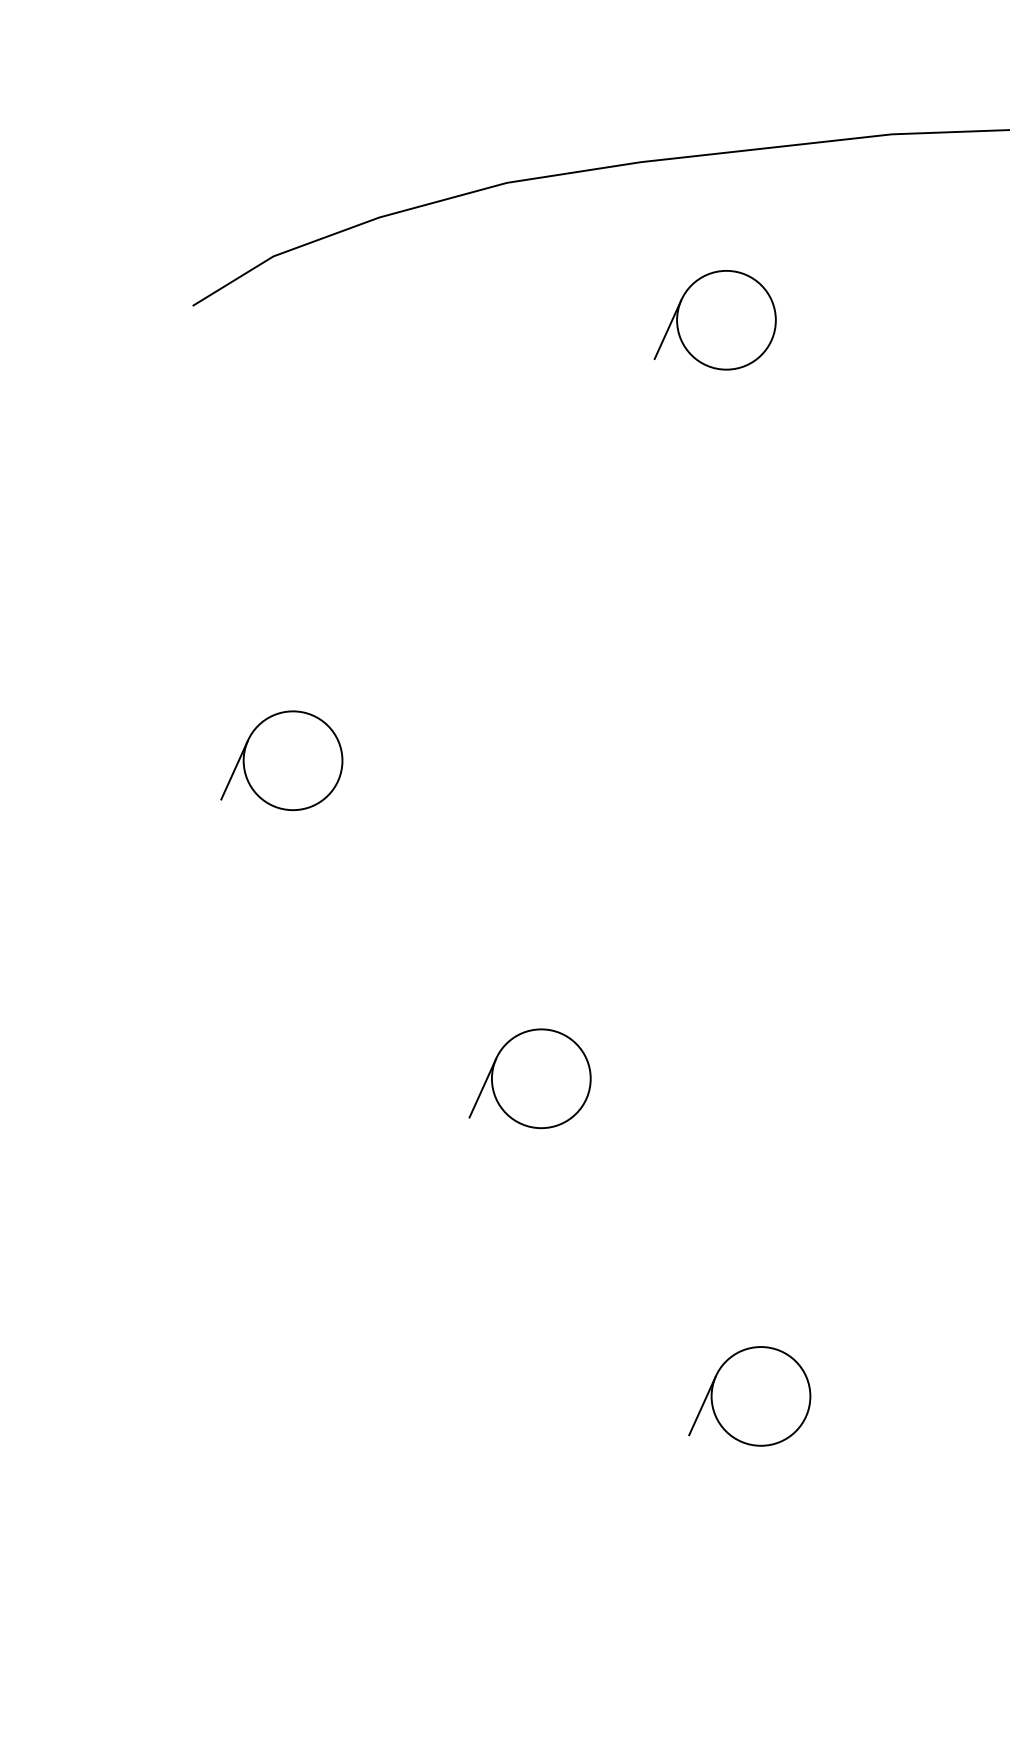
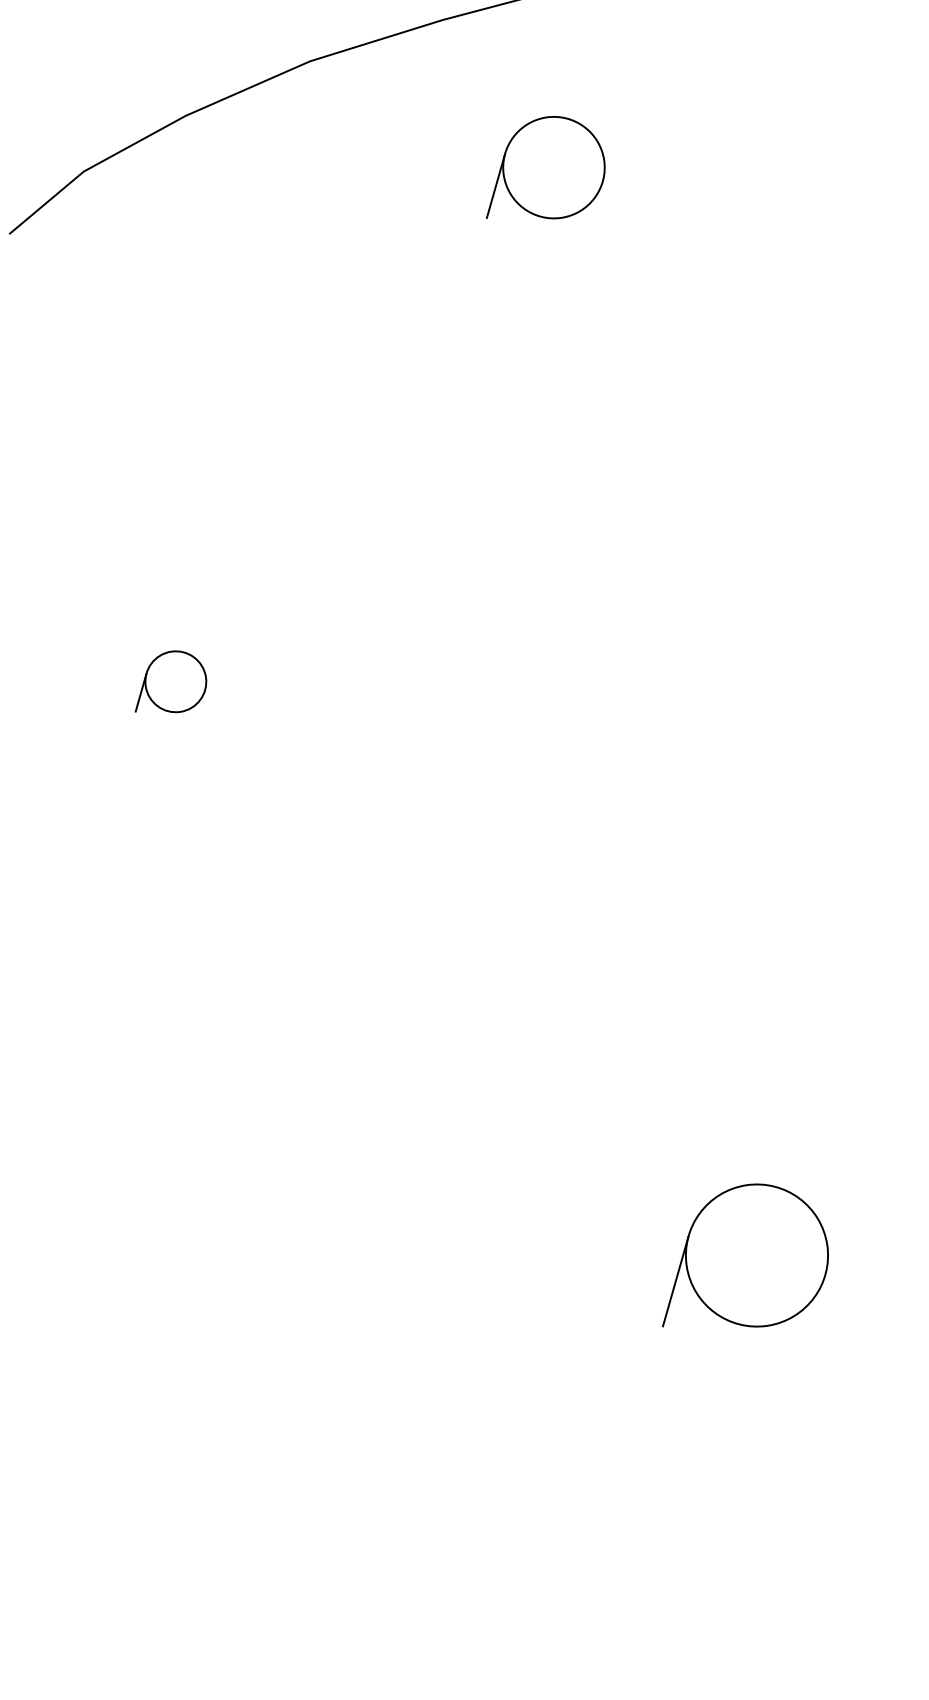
part: (281, 760) -> (168, 682), size x0.6
part: (529, 1078) -> (468, 968), removed
part: (749, 1396) -> (740, 1258), size x1.4

